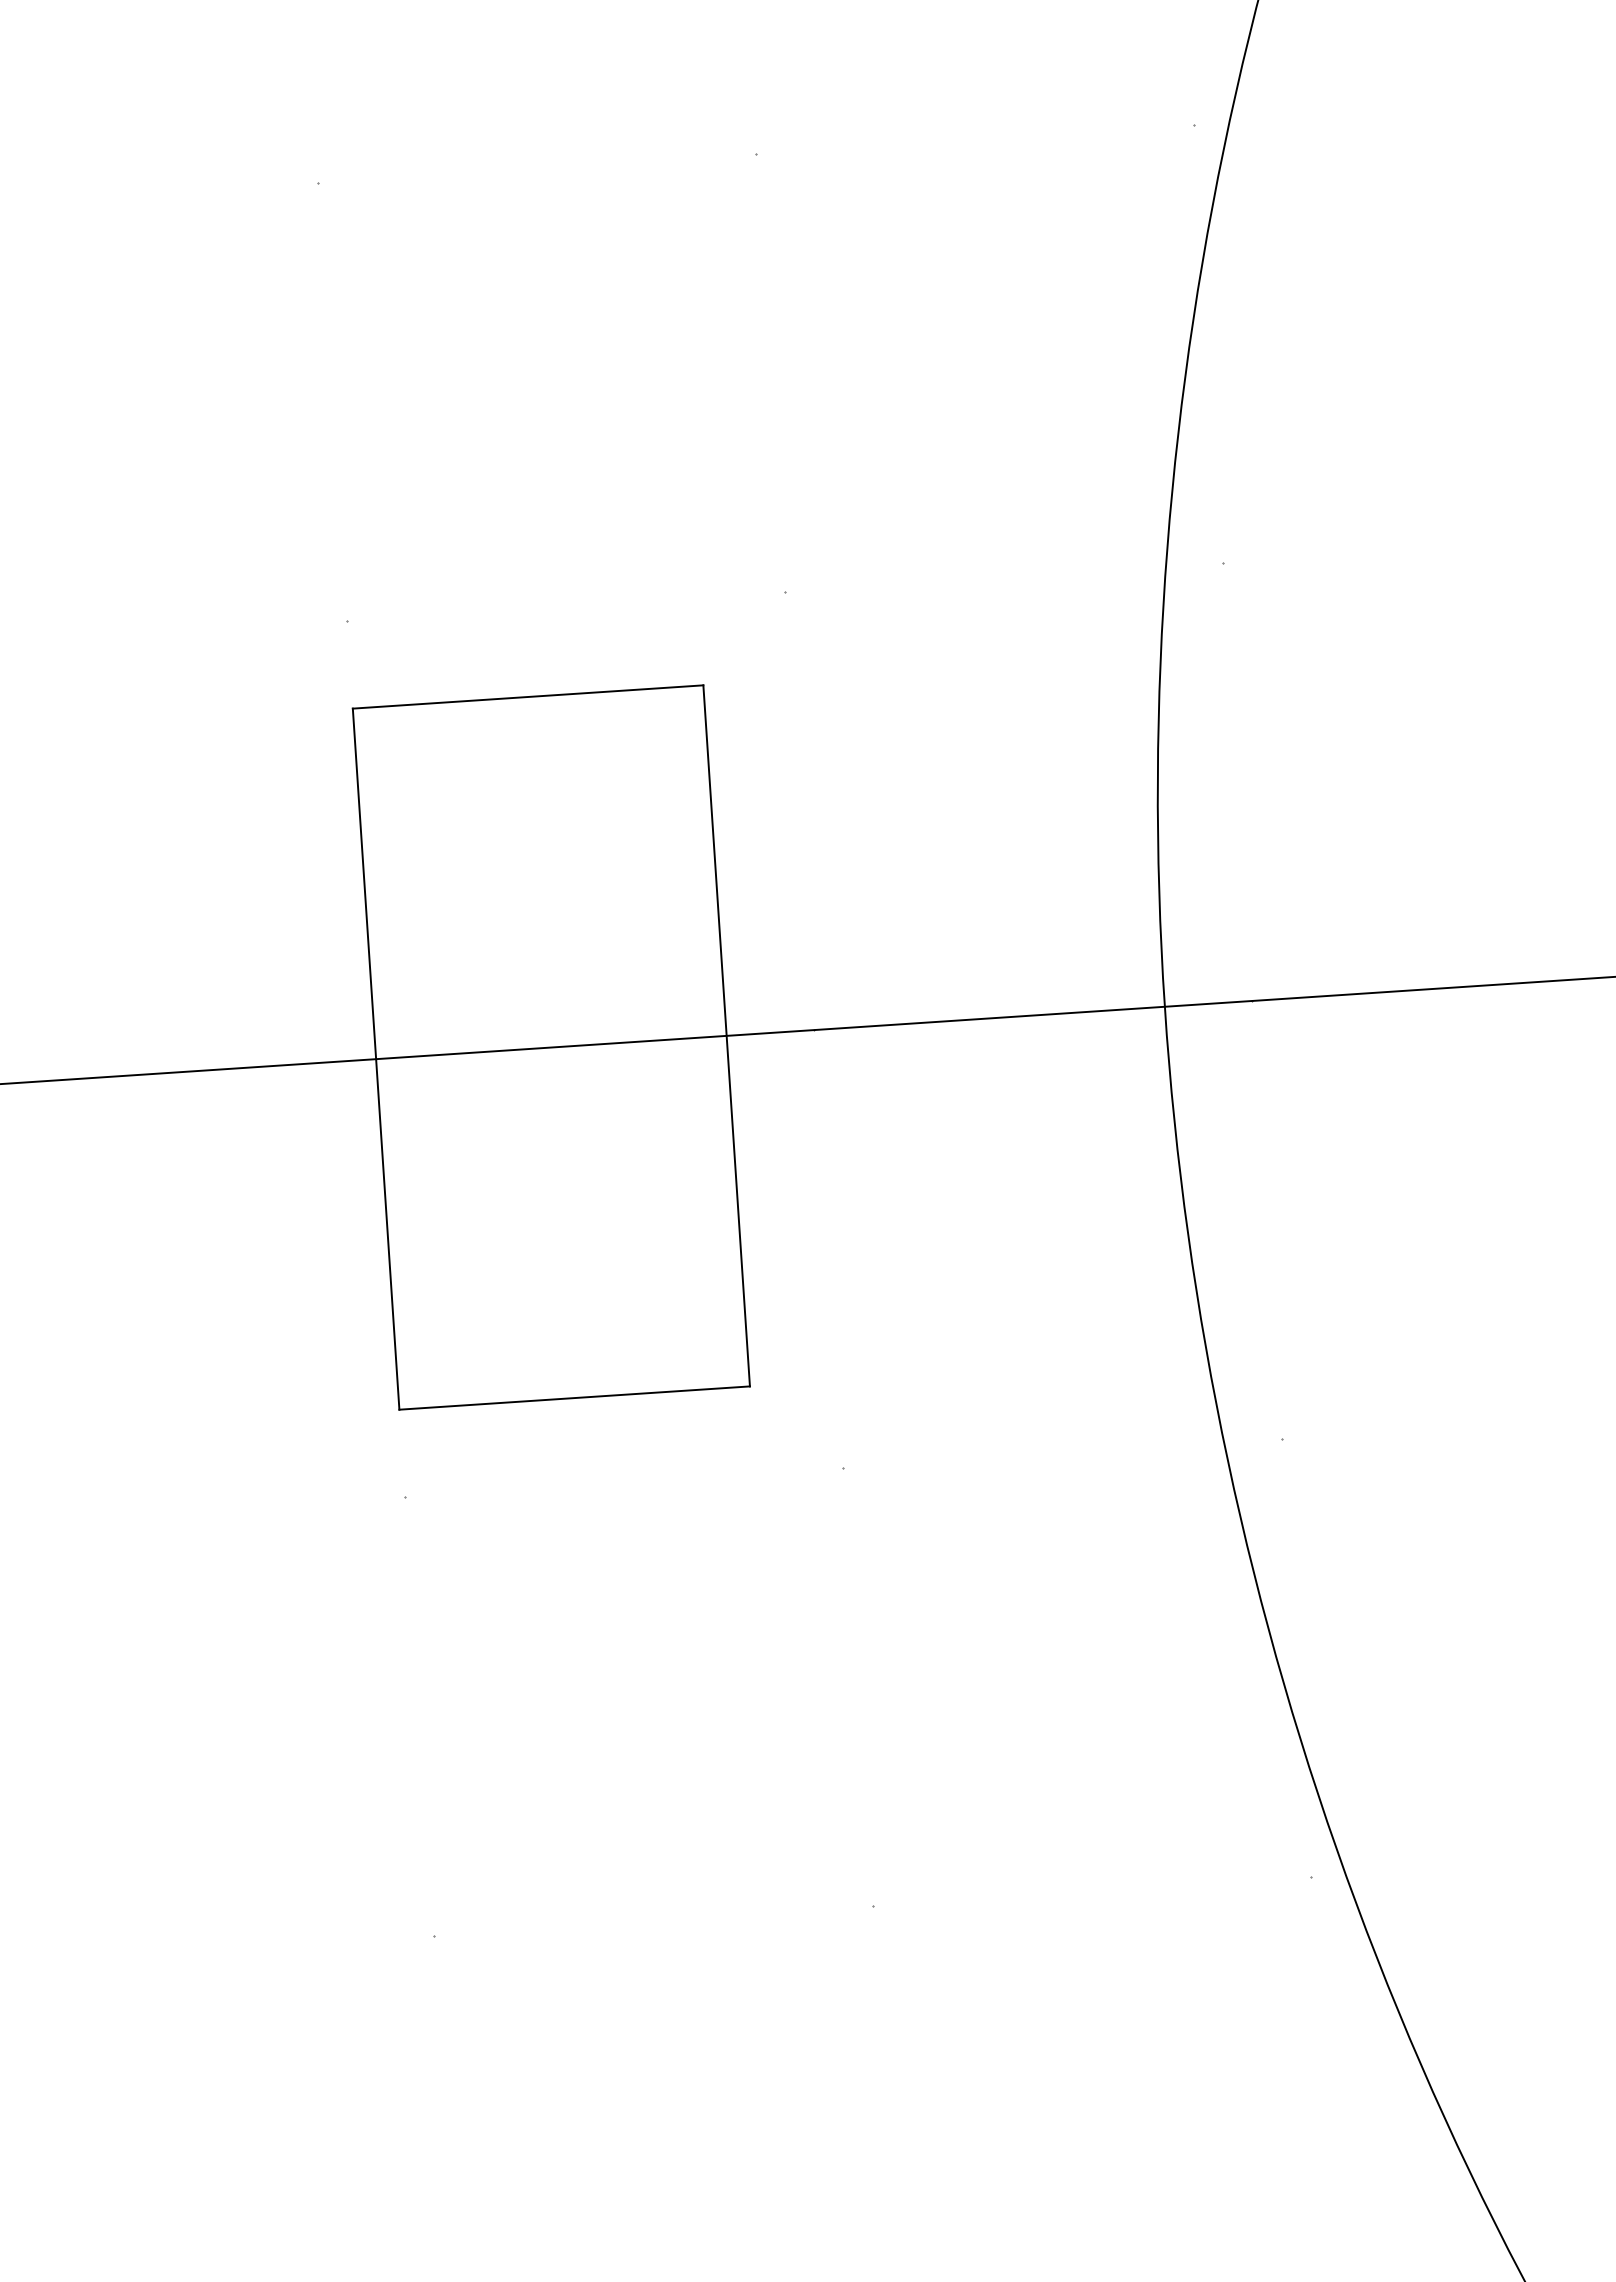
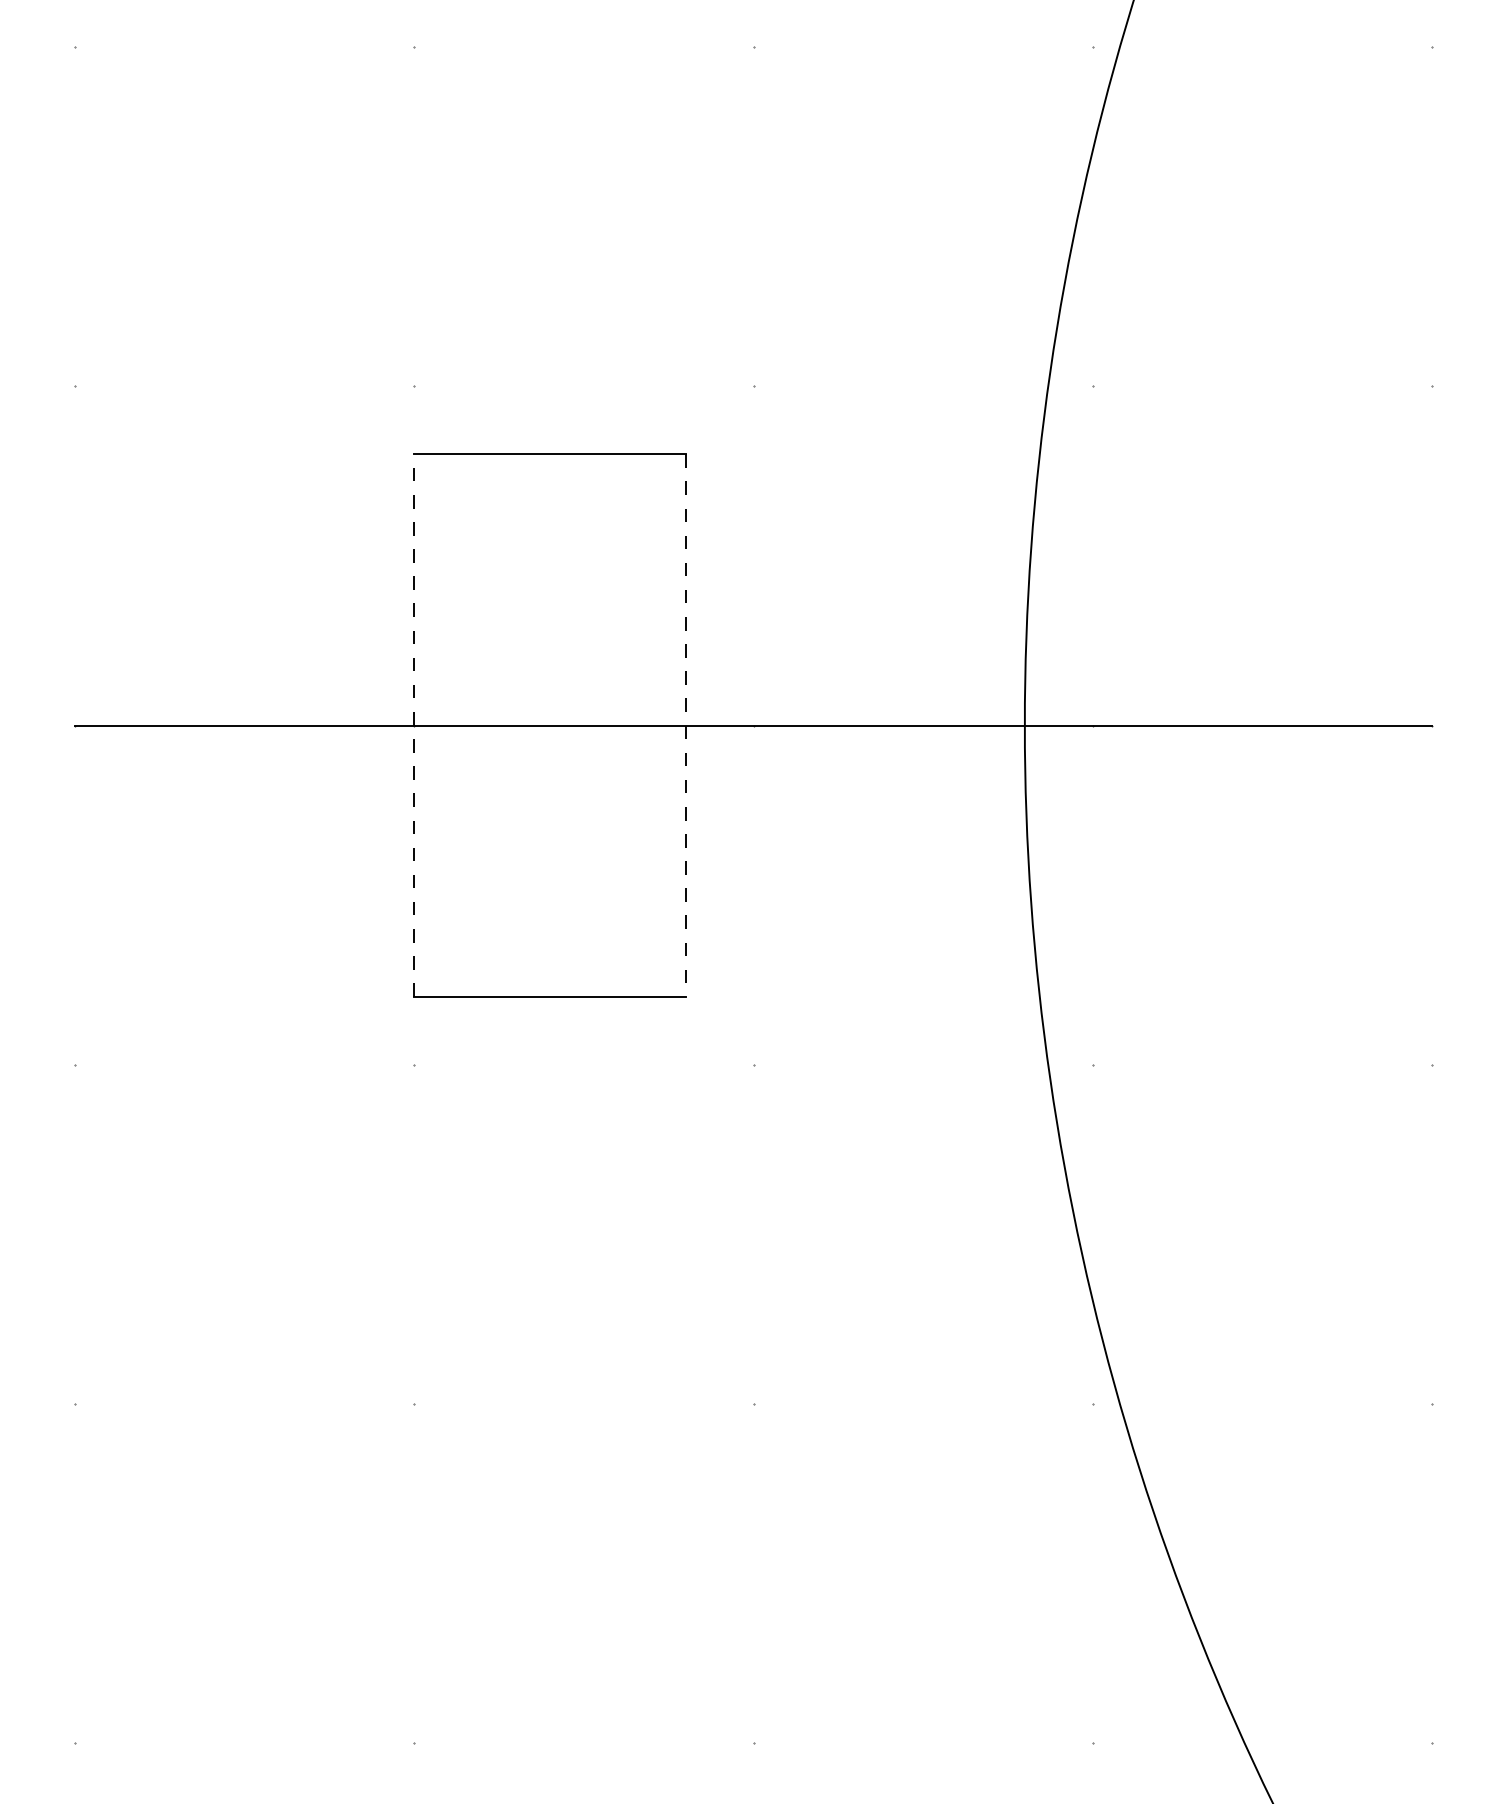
line: (726, 1037) -> (685, 726), solid -> dashed
line: (376, 1059) -> (414, 725), solid -> dashed

